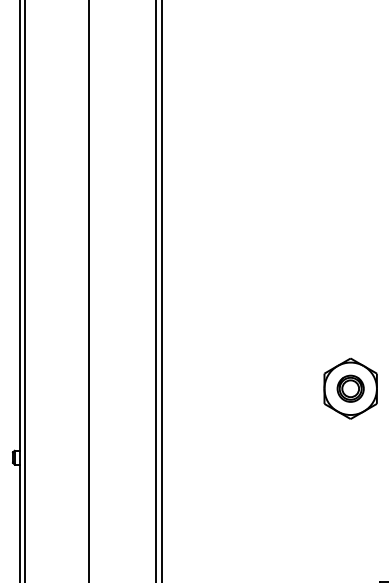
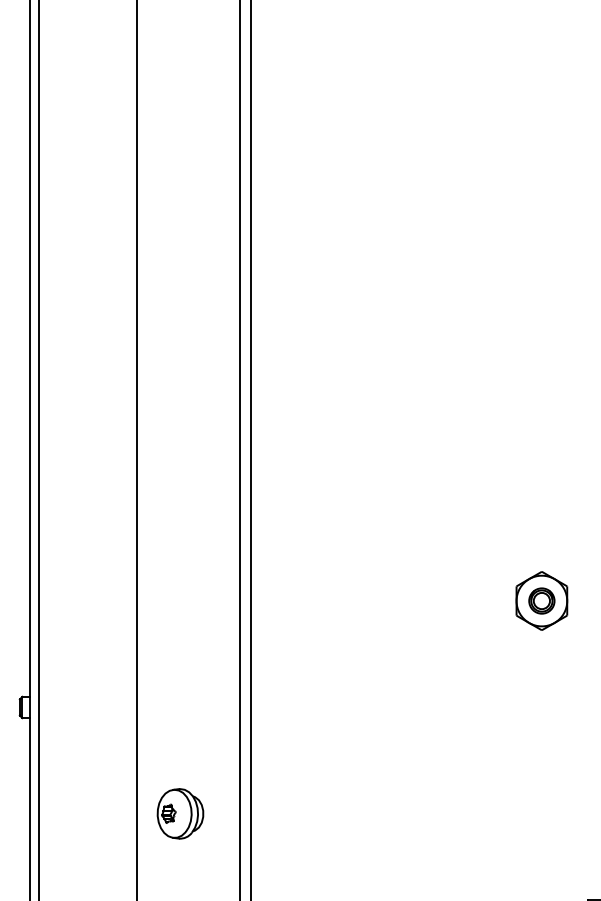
part: (350, 388) -> (541, 600), size x0.62
part: (116, 526) -> (179, 813), added

